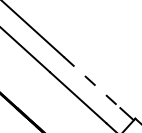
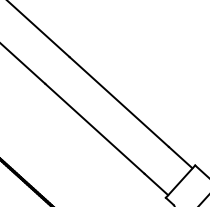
line: (92, 82) -> (119, 101), dashed -> solid

